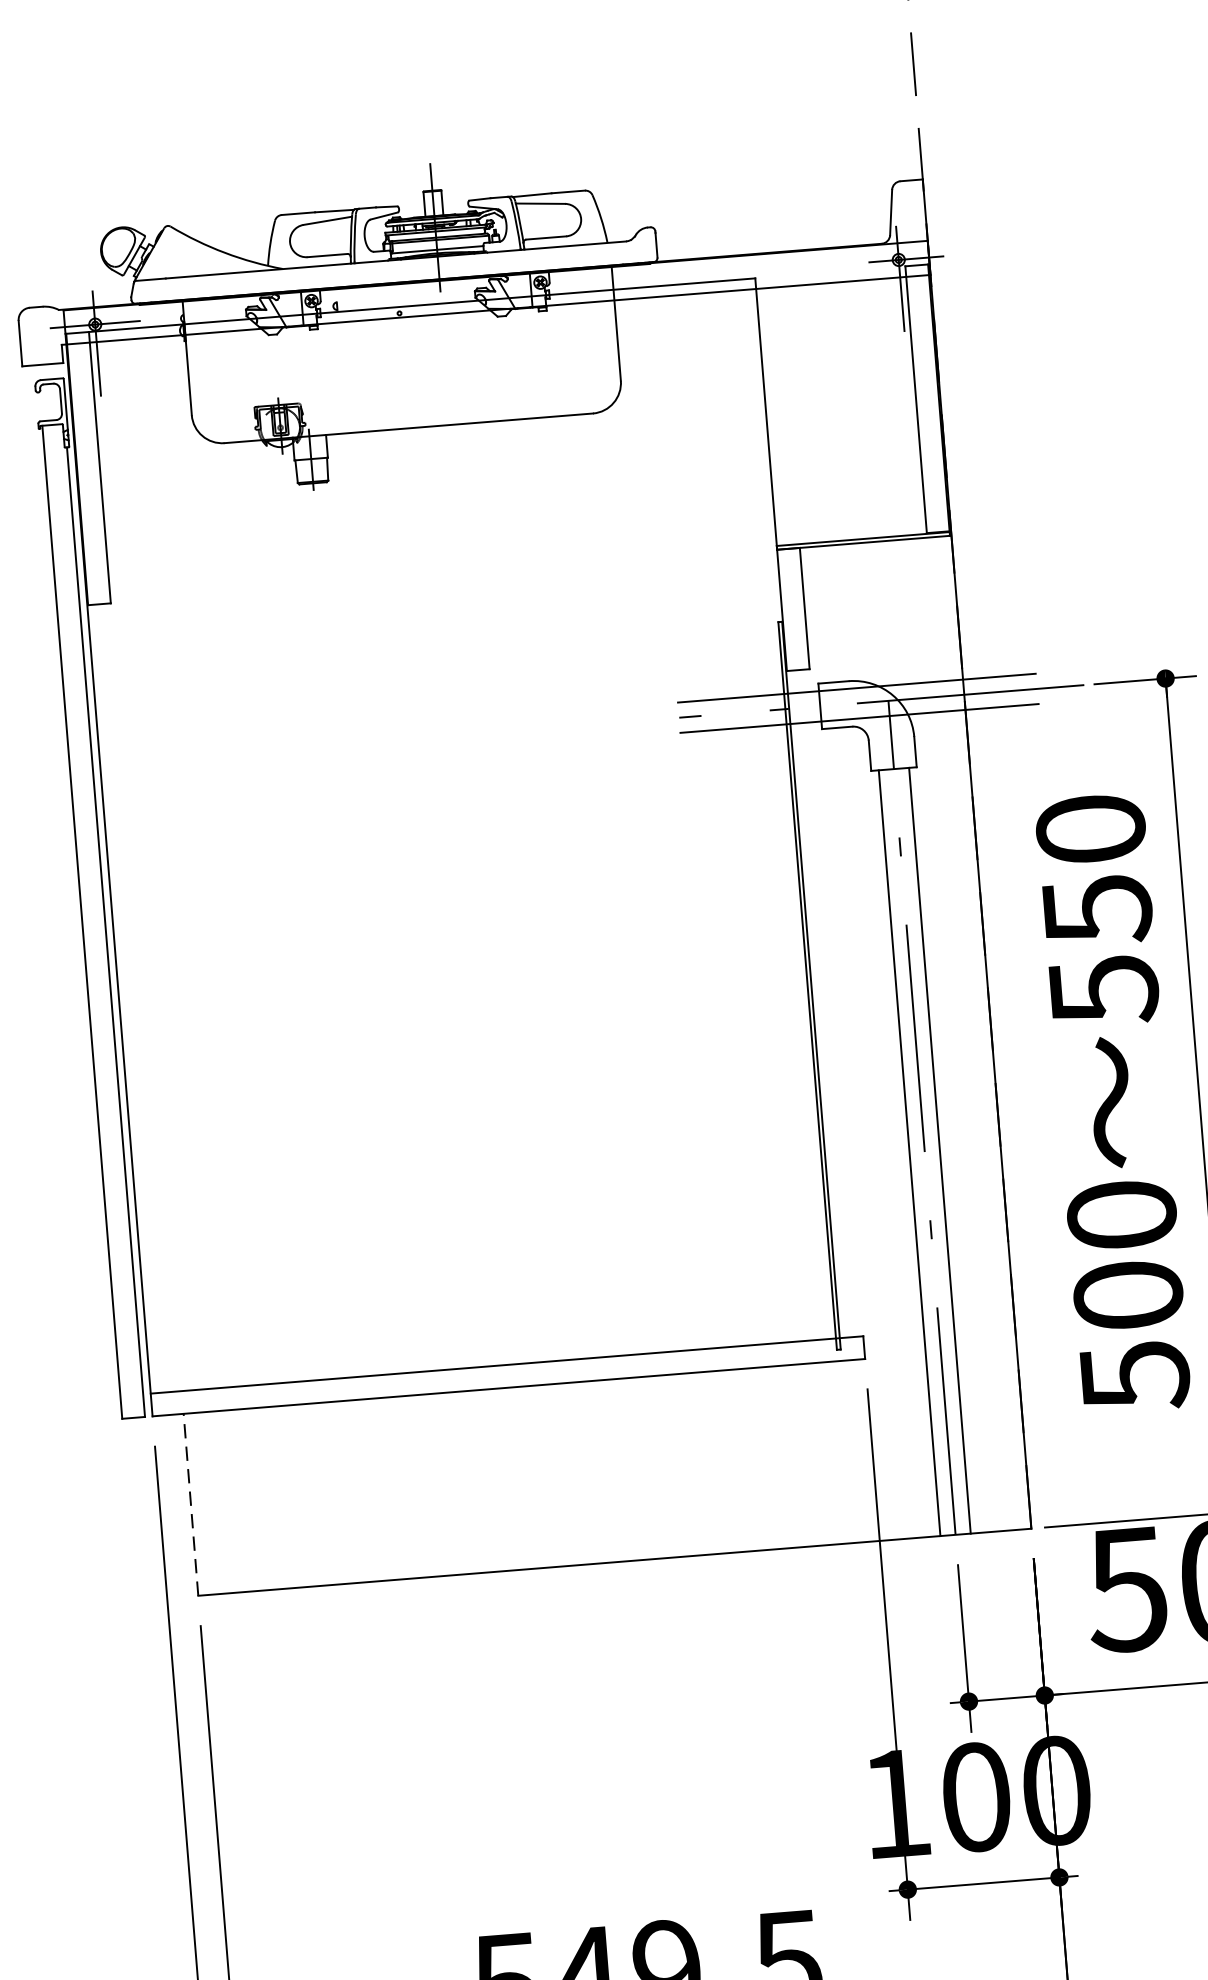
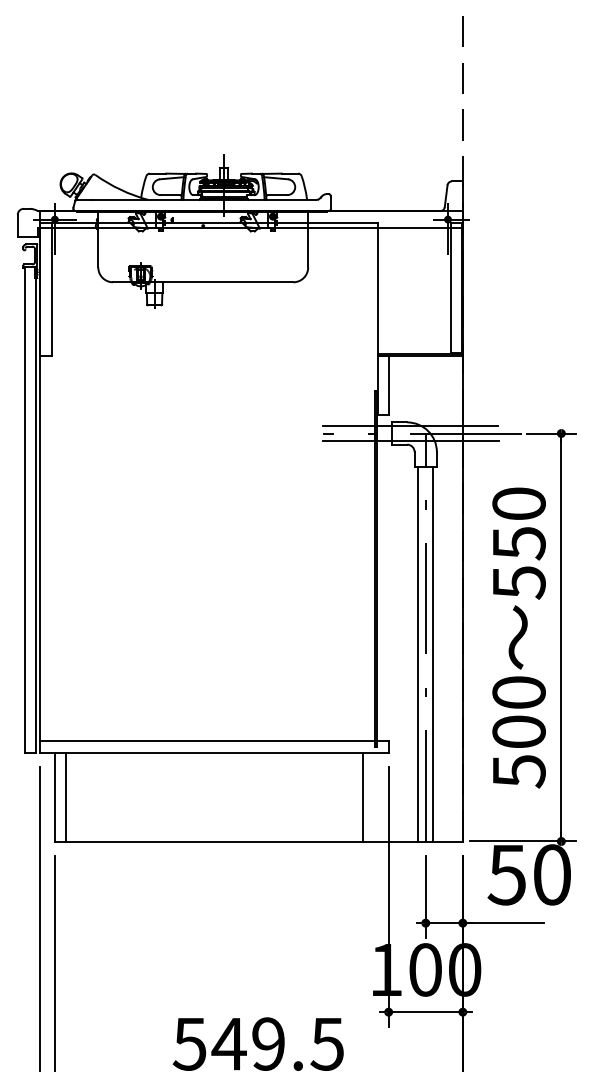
line: (820, 1452) -> (363, 796), added
line: (213, 1501) -> (66, 796), added
line: (191, 1505) -> (55, 797), dashed -> solid

